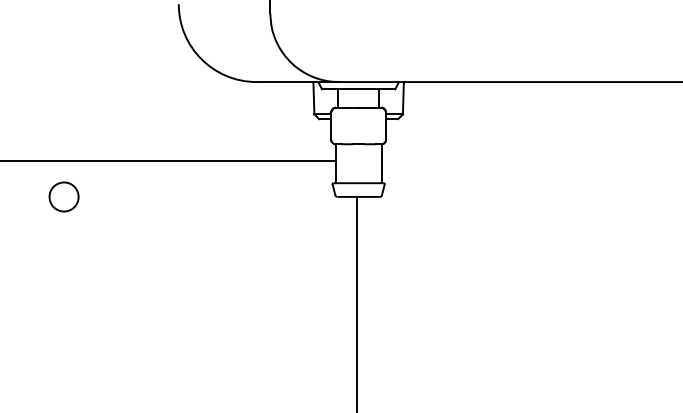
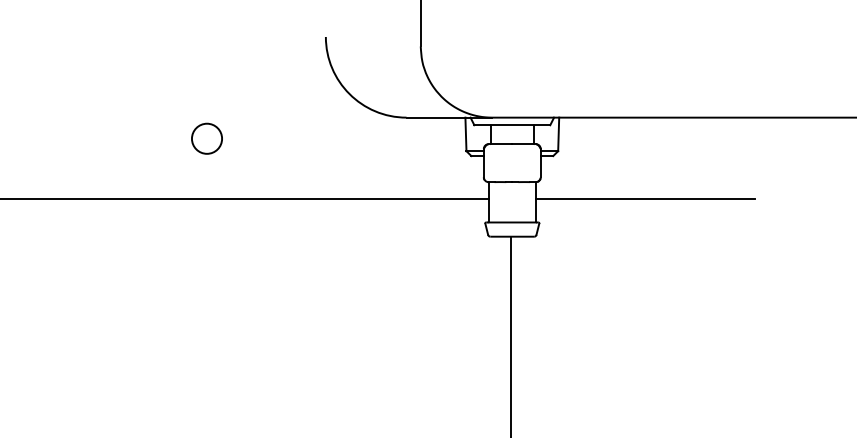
line: (487, 161) -> (645, 199), added
circle: (63, 196) -> (206, 138), moved

